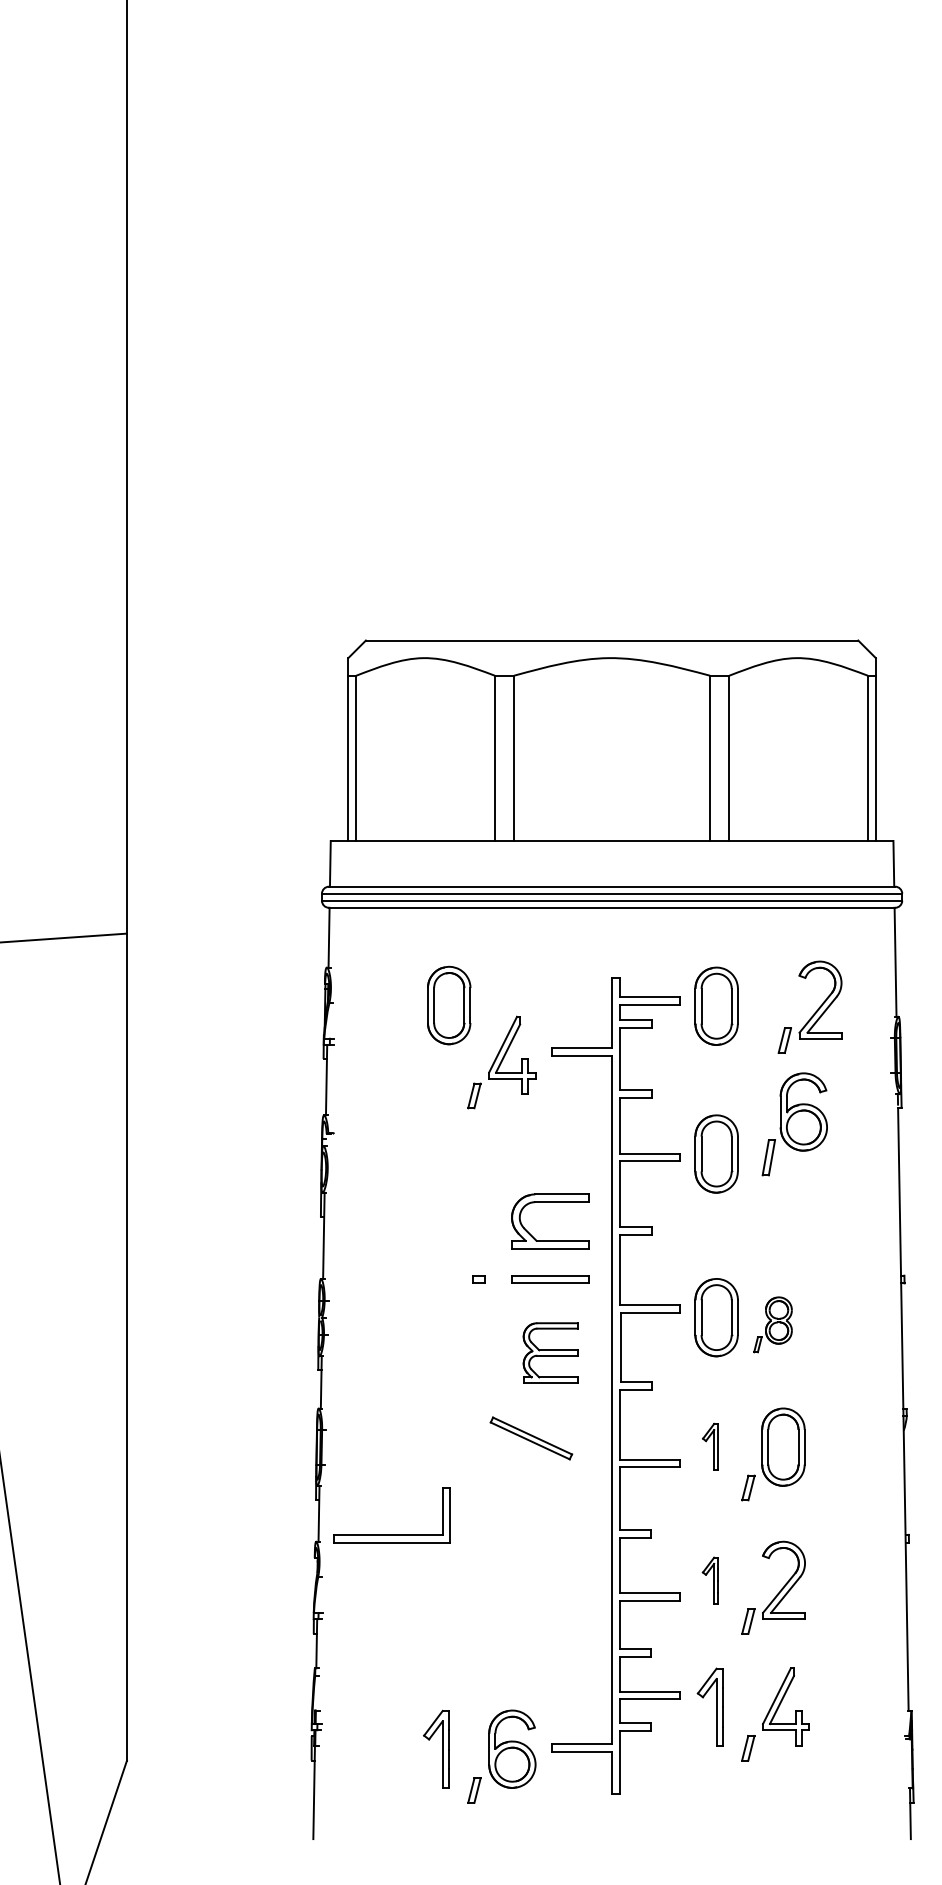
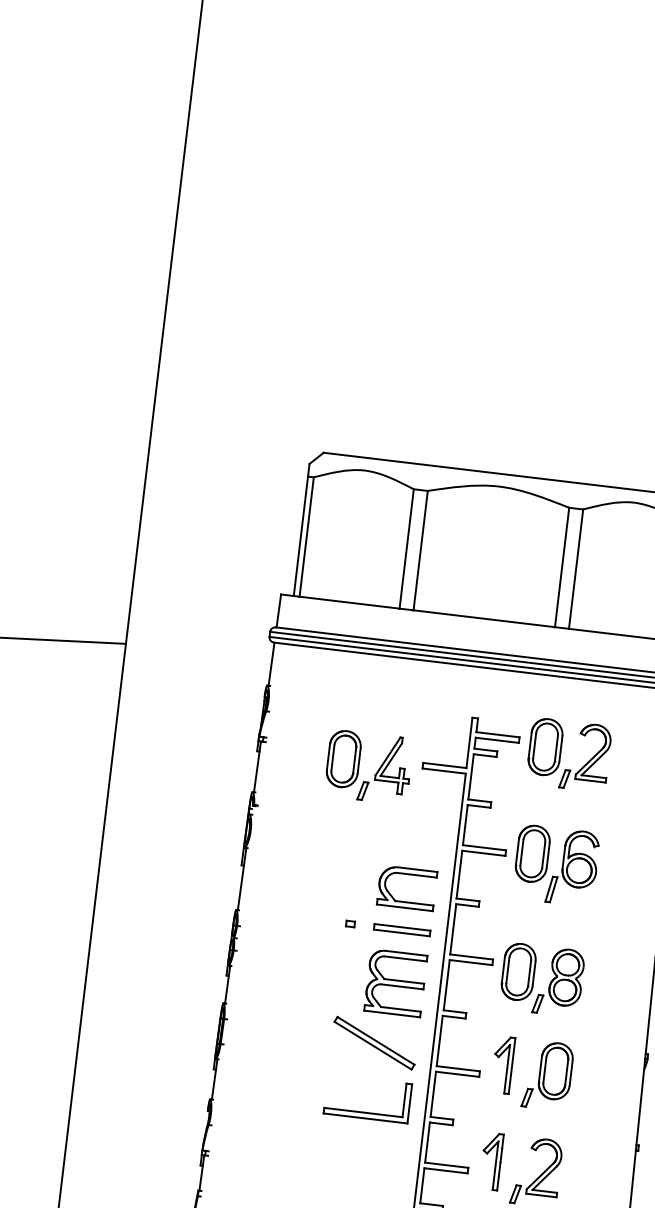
part: (449, 1005) -> (344, 759), moved
part: (815, 1011) -> (589, 760), moved
part: (794, 1124) -> (572, 867), moved
part: (772, 1324) -> (558, 981), size x1.67
part: (550, 1352) -> (395, 982), size x1.43
part: (531, 1438) -> (374, 1043), size x1.43
part: (710, 1446) -> (503, 1064), size x1.67
part: (391, 1534) -> (365, 1112), moved
part: (710, 1580) -> (491, 1161), size x1.67

